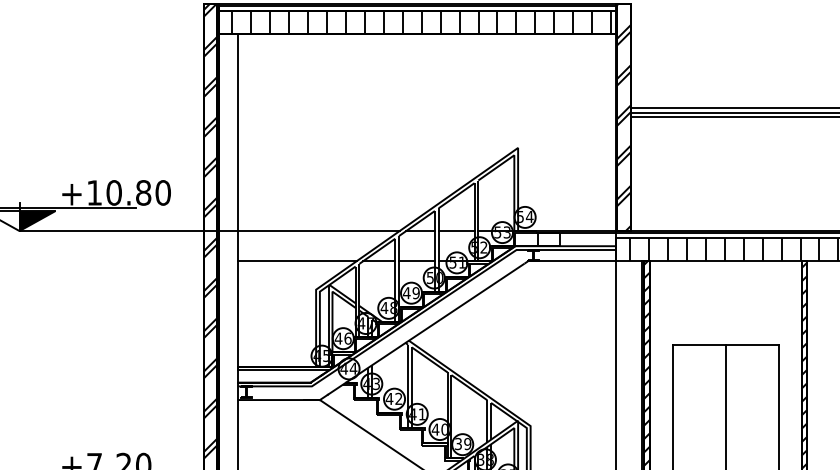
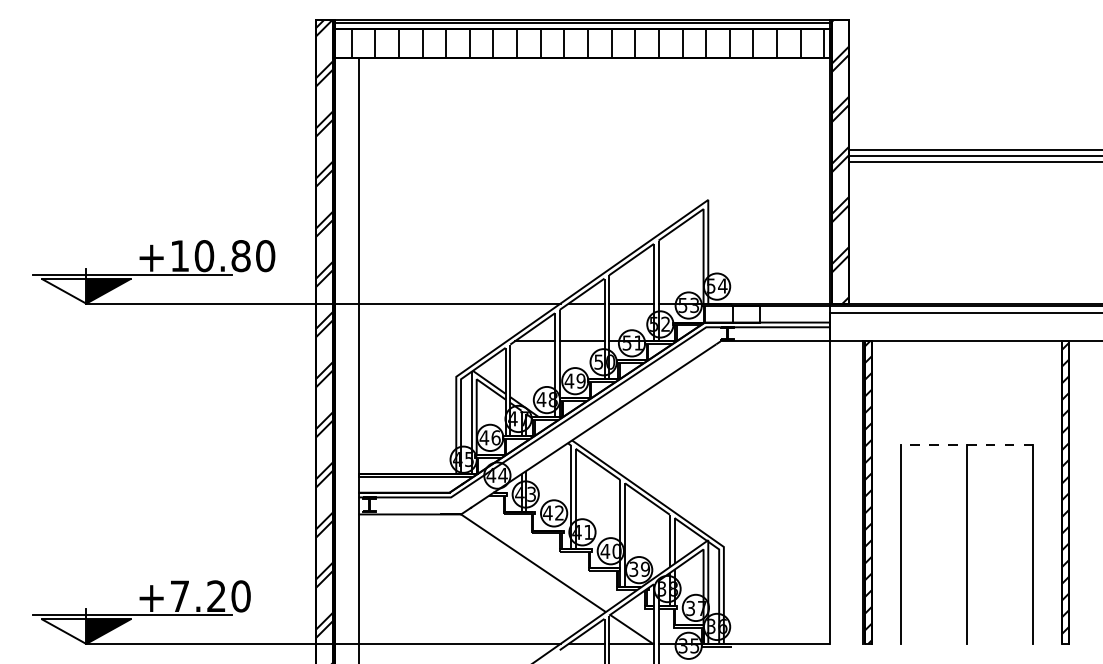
hatch: (724, 249) -> (965, 326), removed
line: (297, 261) -> (432, 341), removed
line: (725, 344) -> (966, 445), solid -> dashed

